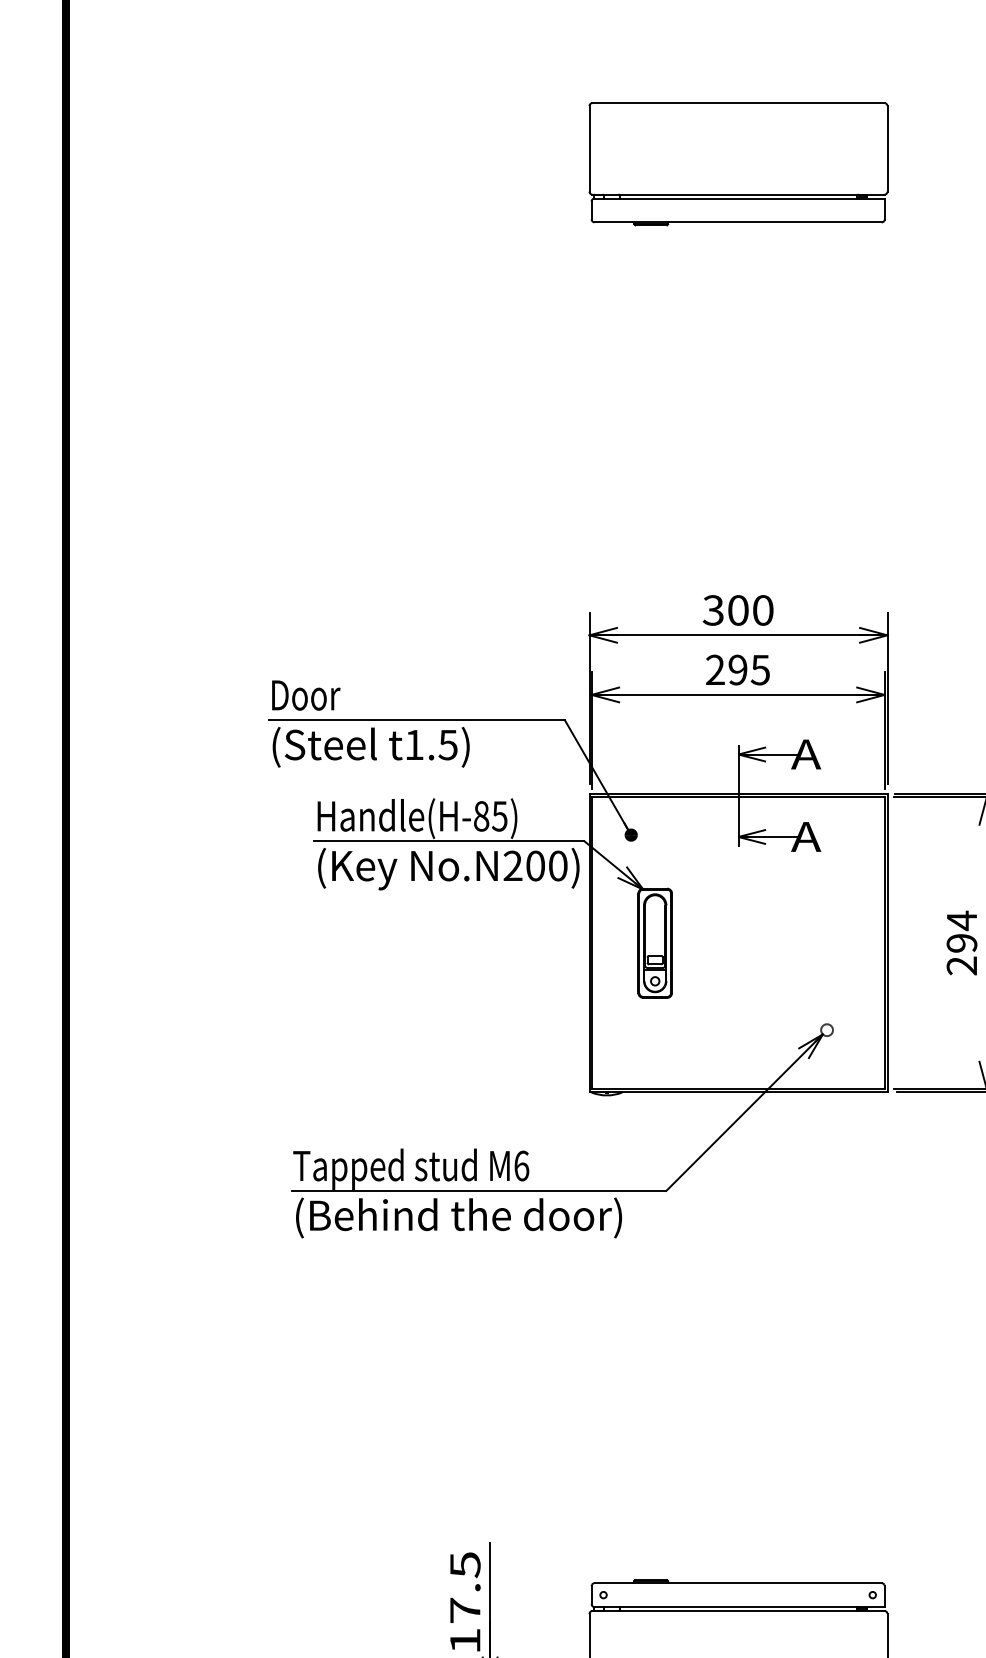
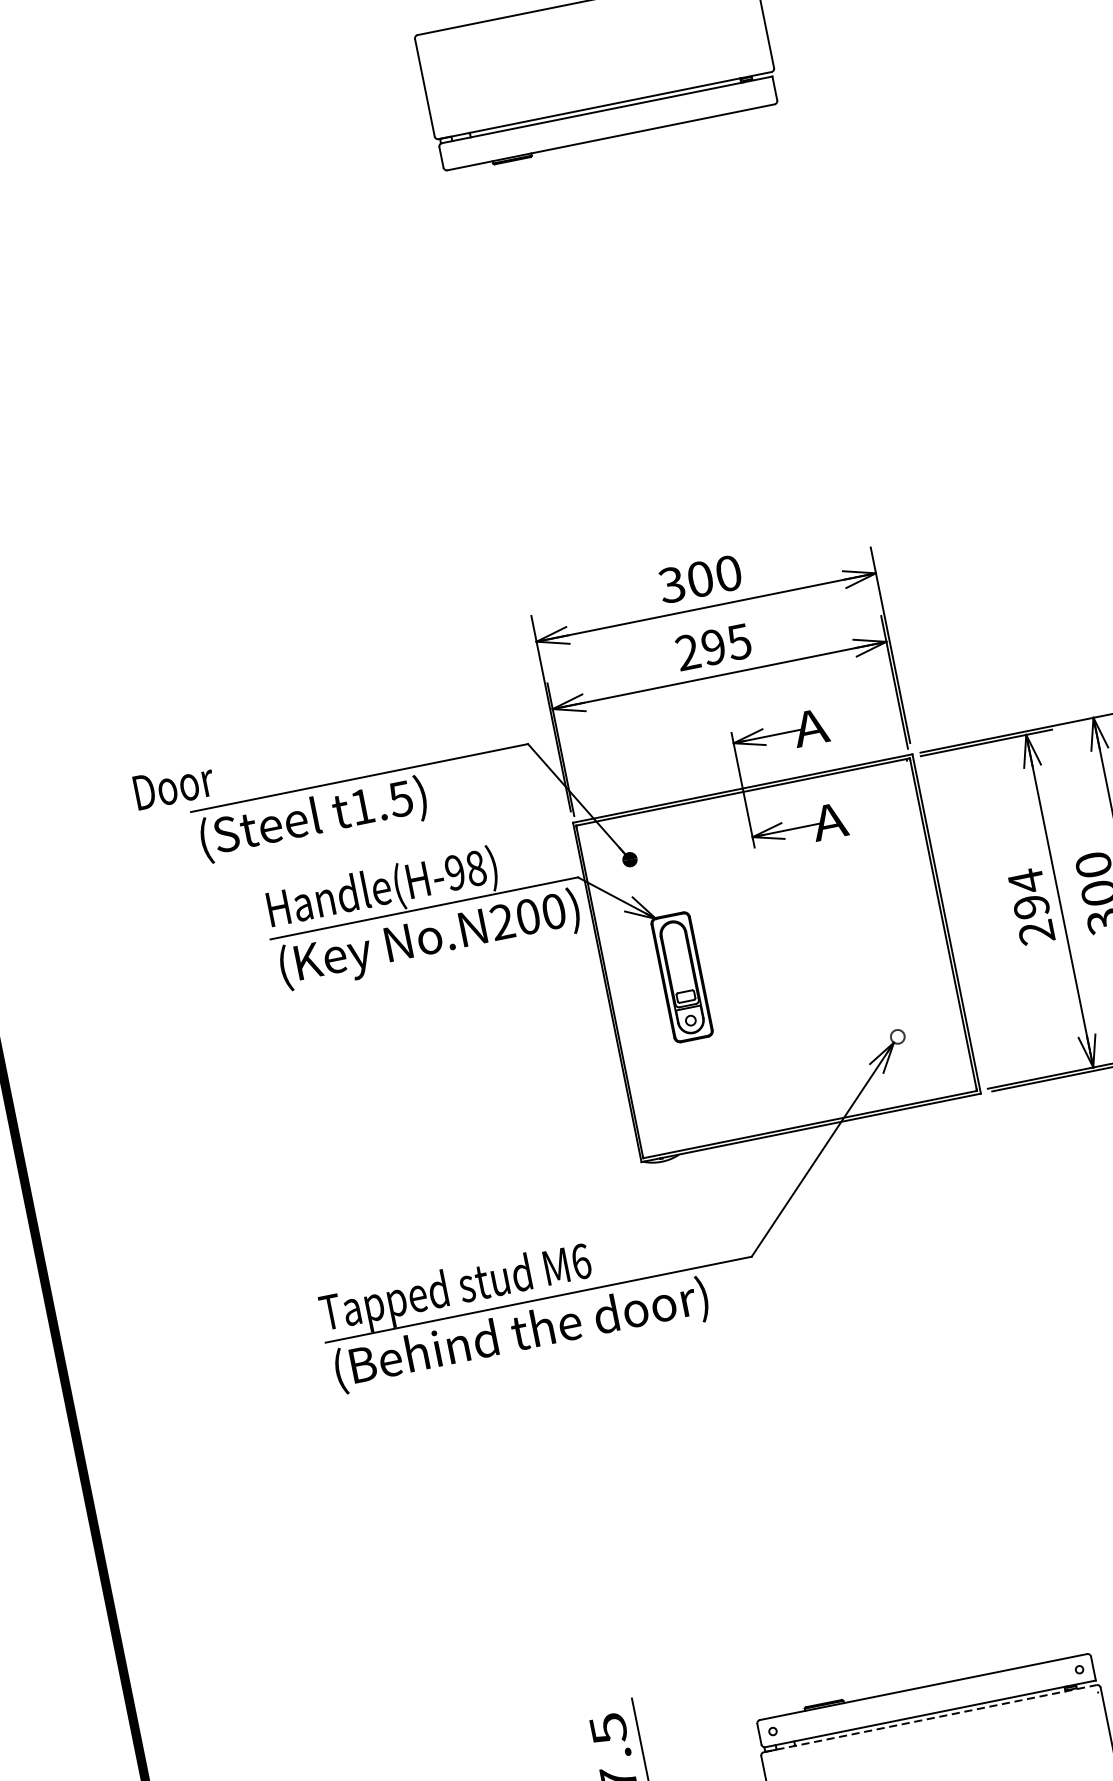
text: (306, 695) -> (174, 786), moved
text: (490, 816) -> (465, 870), Handle(H-85) -> Handle(H-98)
line: (739, 1611) -> (931, 1718), solid -> dashed

